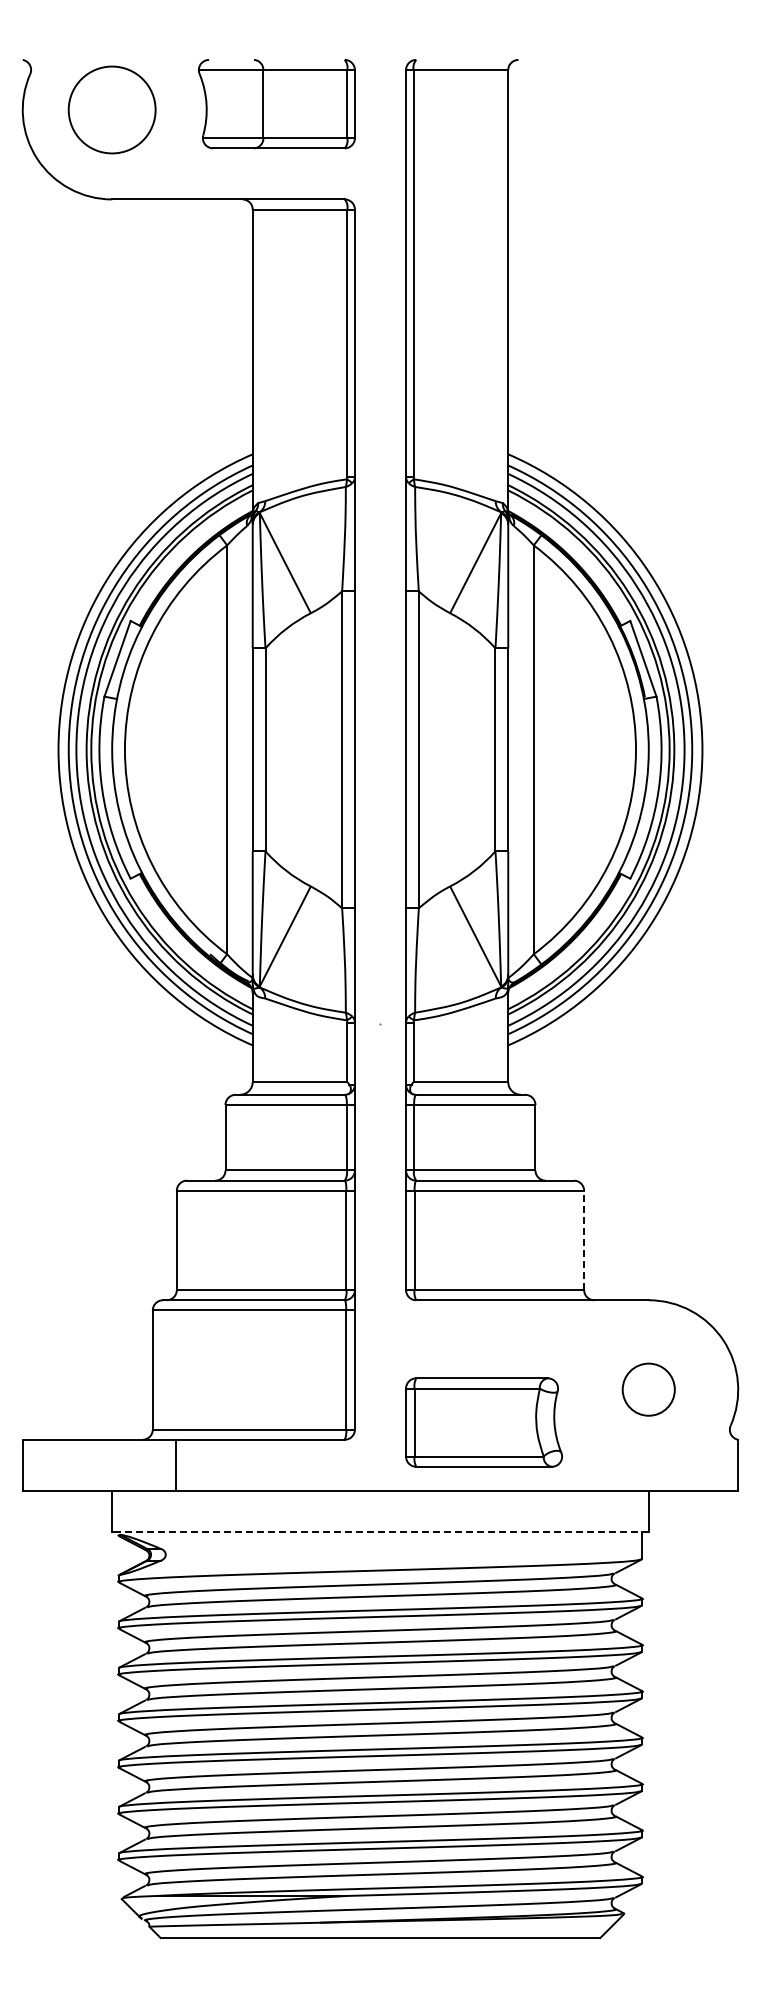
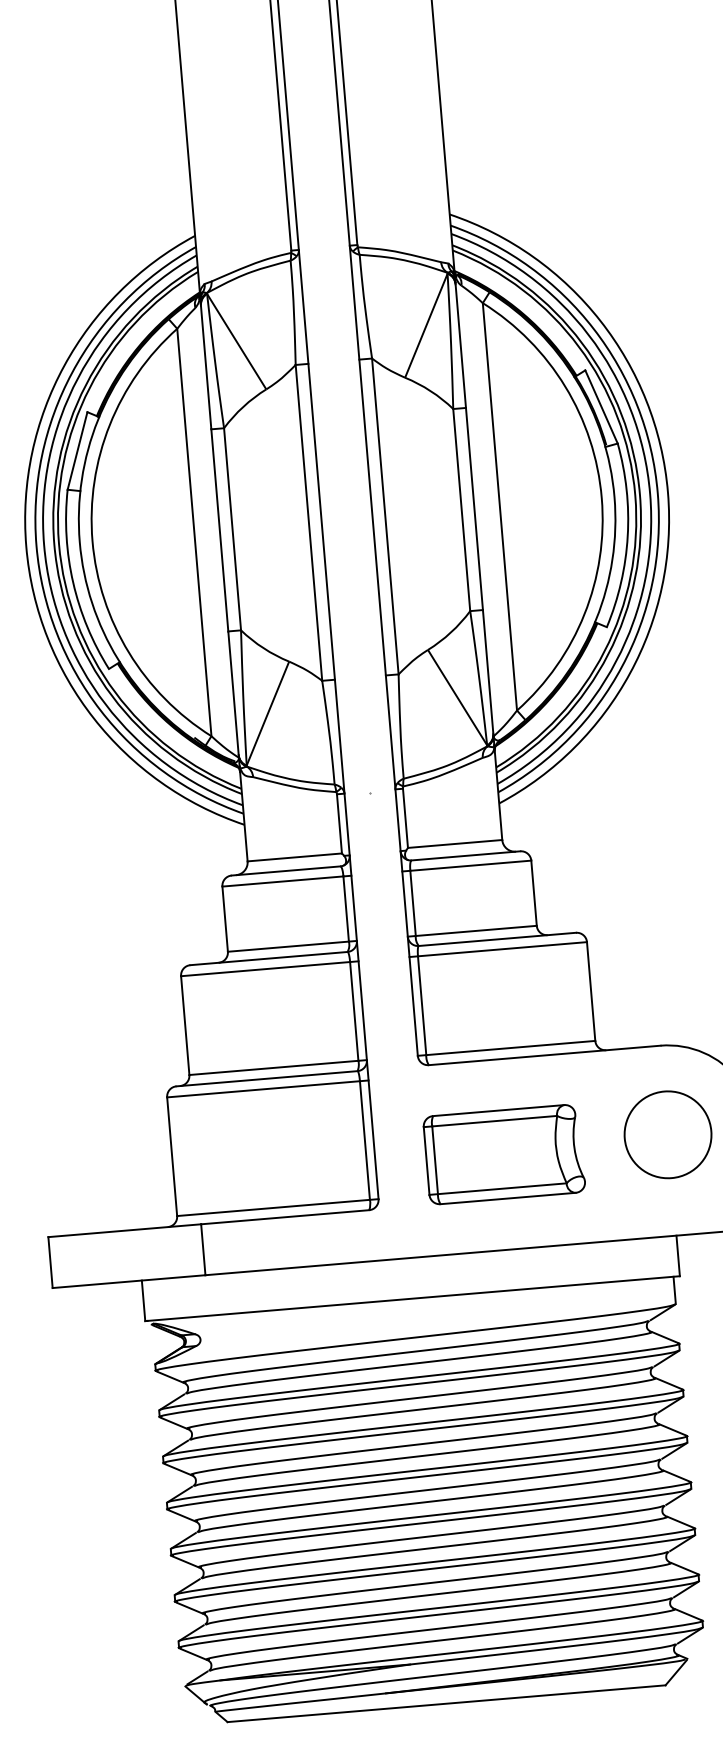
line: (584, 1240) -> (591, 991), dashed -> solid
circle: (648, 1389) -> (667, 1134), size x1.67
part: (483, 1422) -> (503, 1154), moved
line: (381, 1531) -> (413, 1298), dashed -> solid

